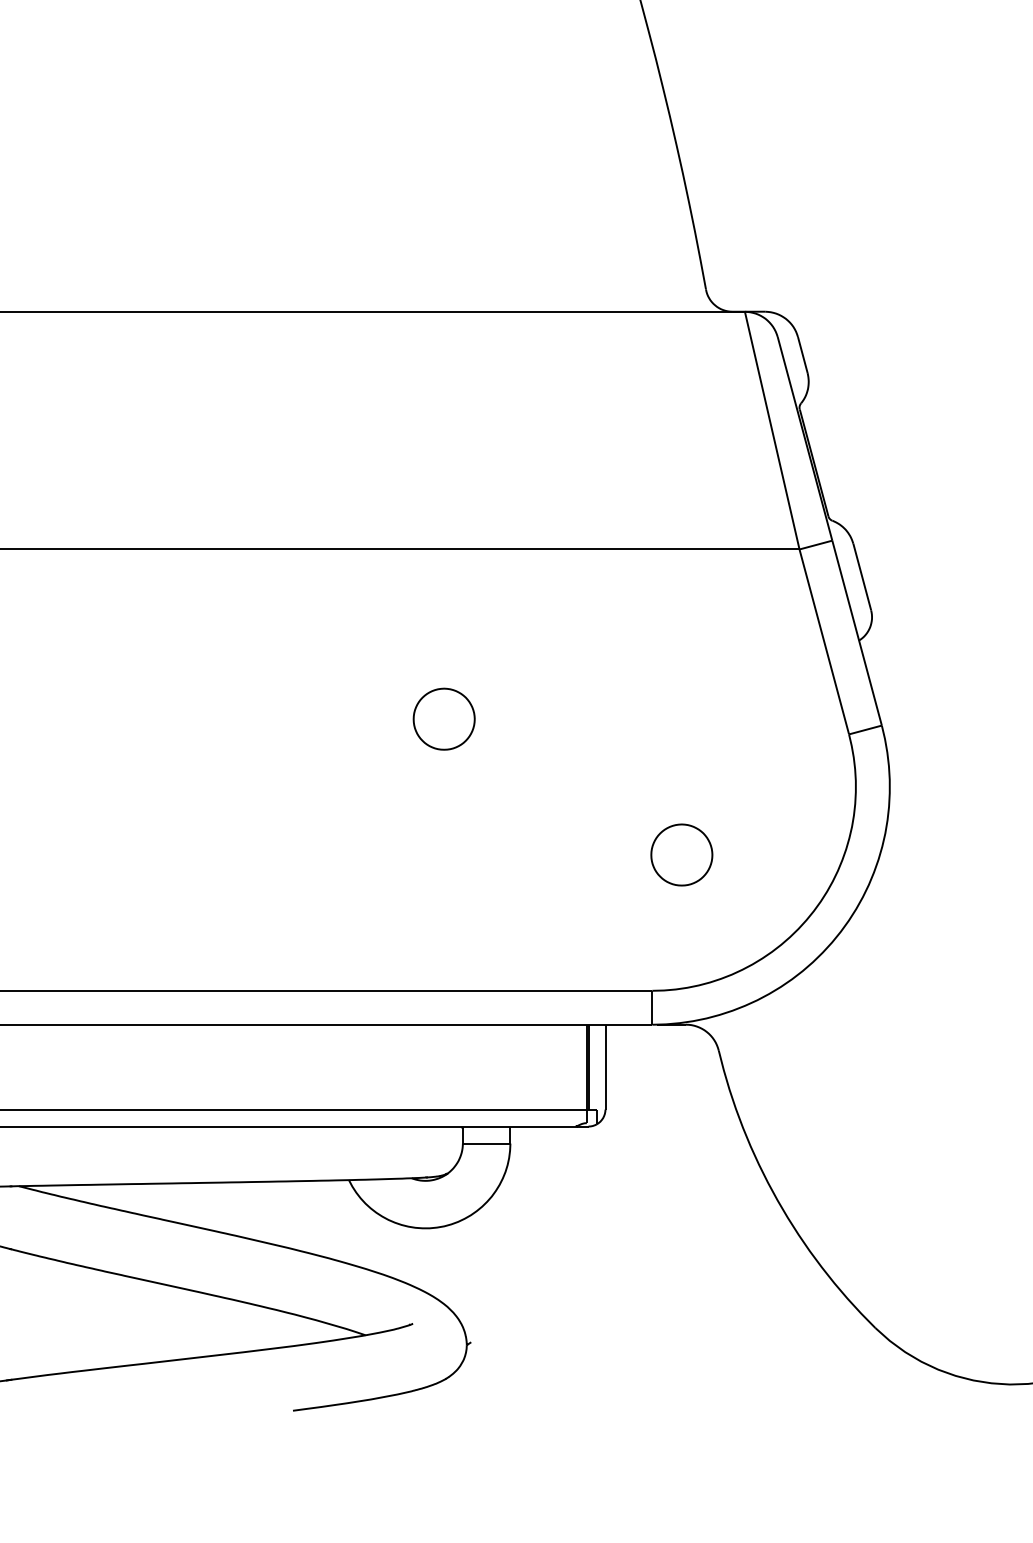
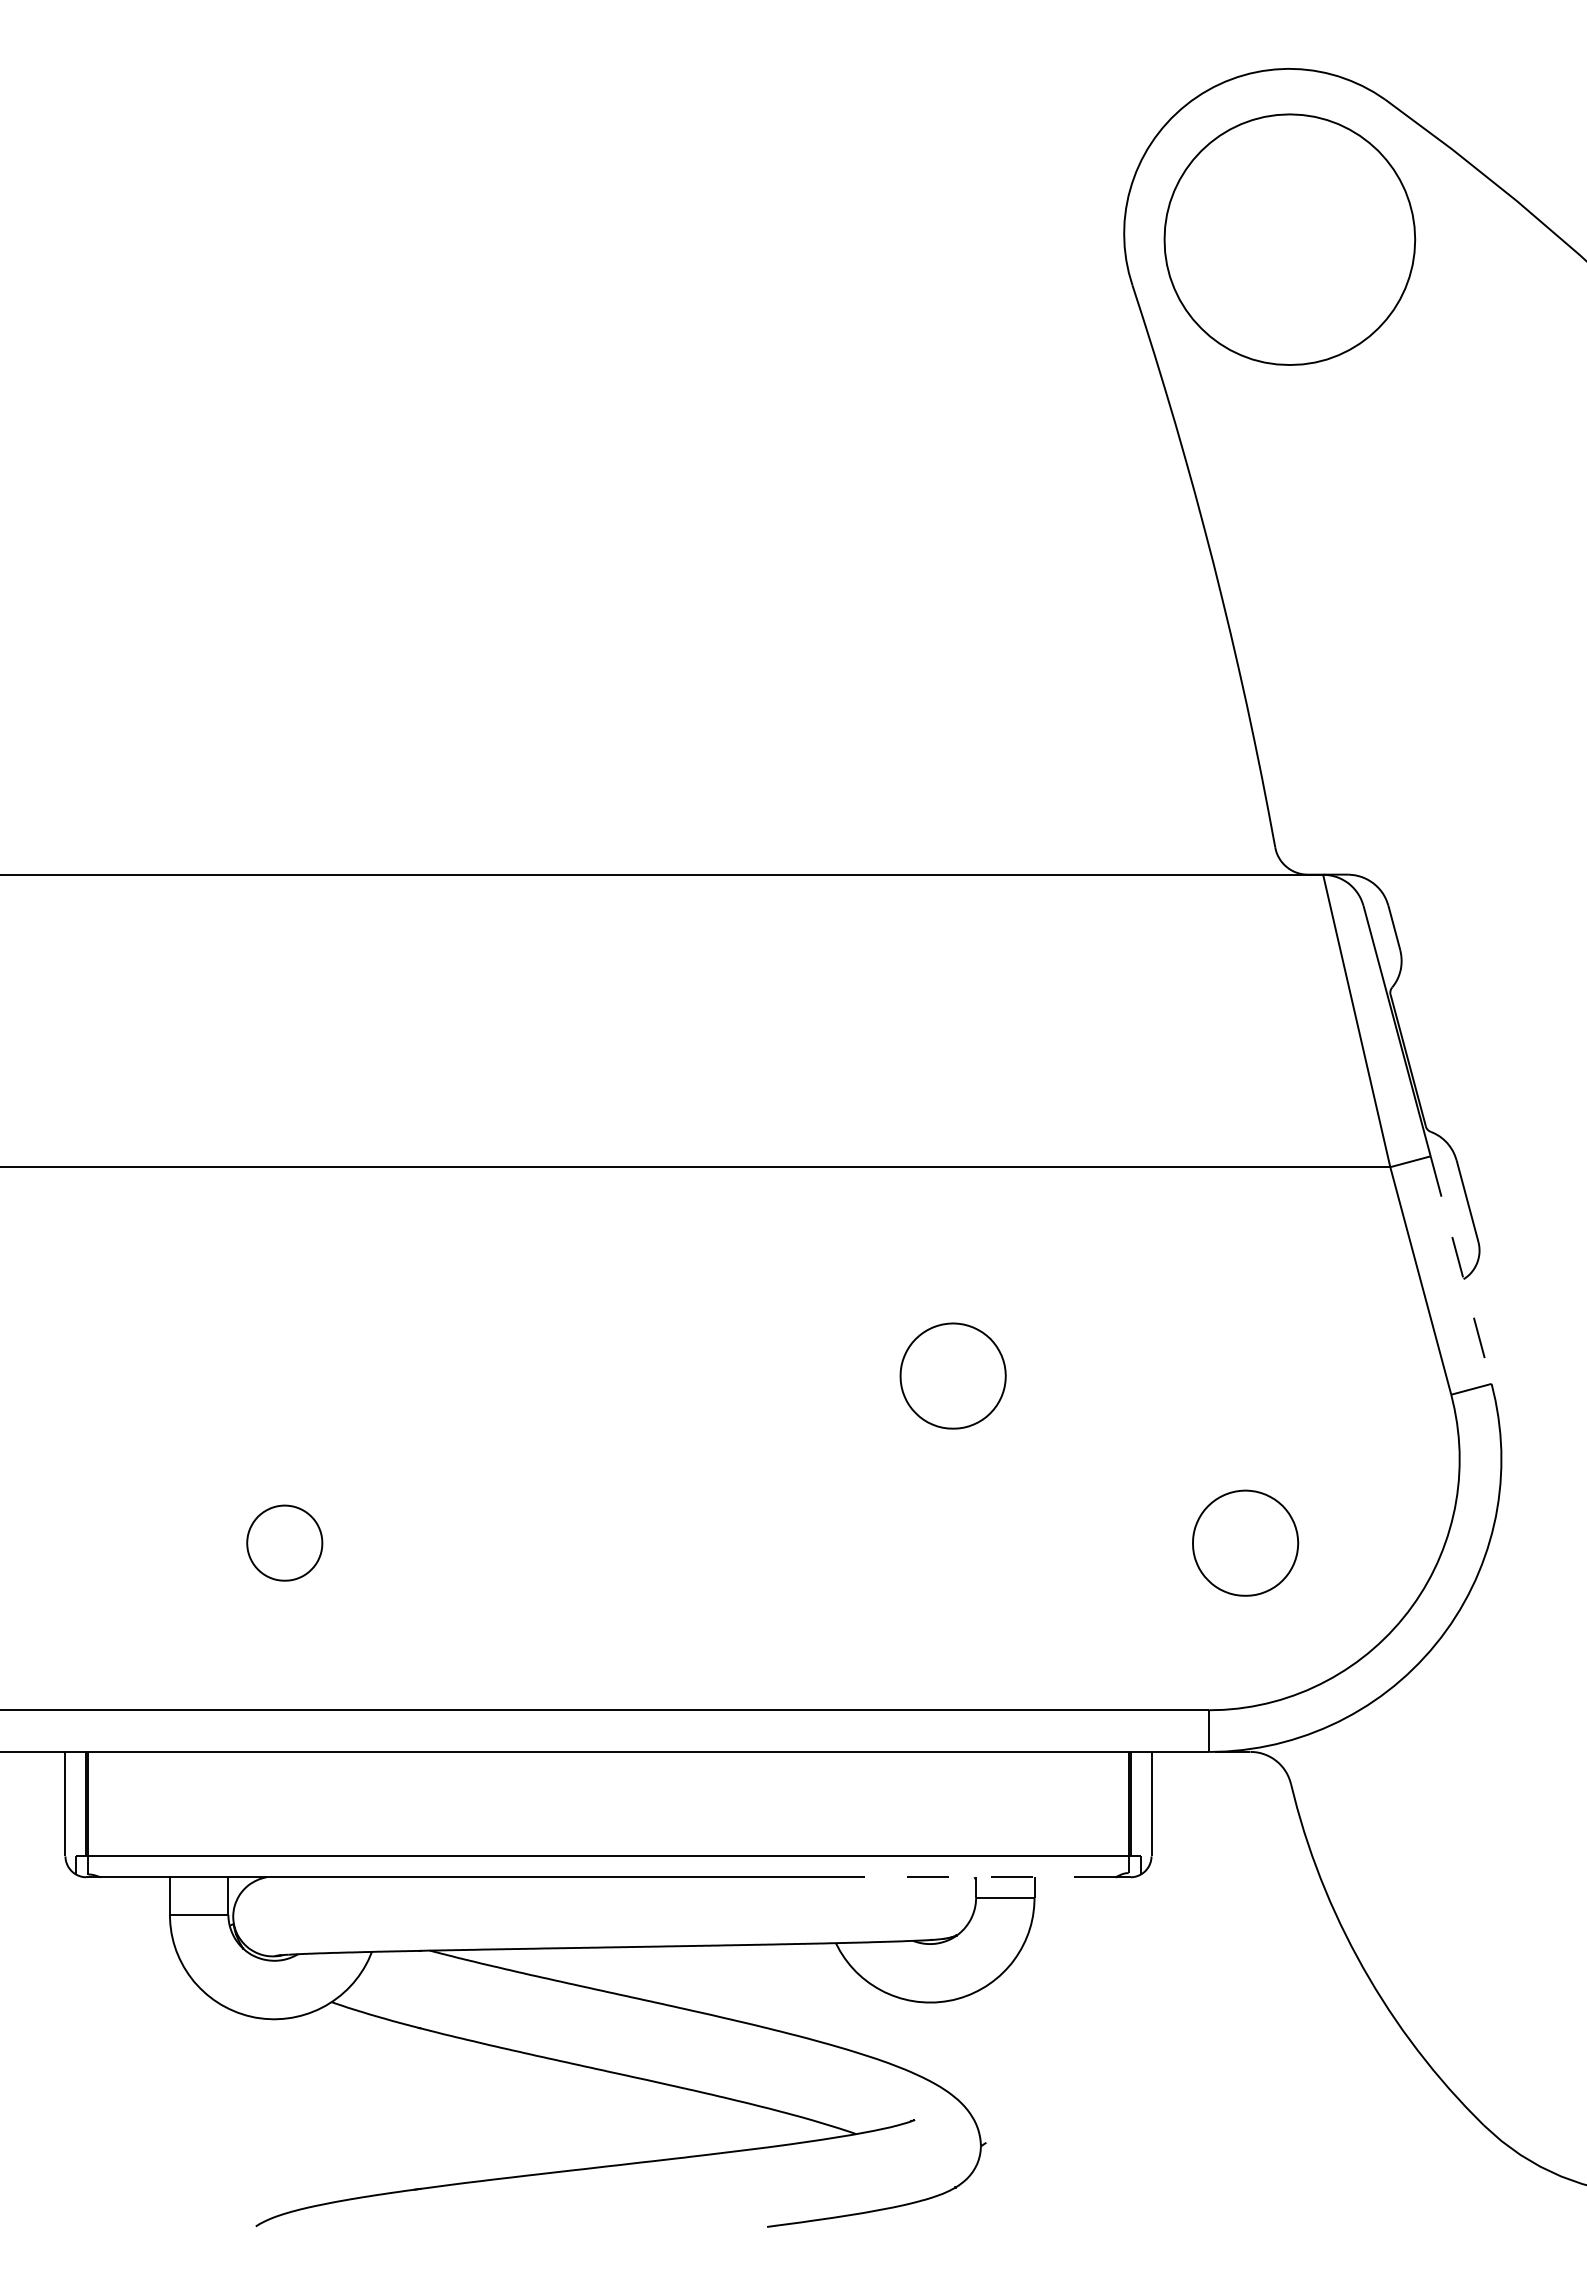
line: (857, 633) -> (1461, 1270), solid -> dashed
part: (443, 718) -> (952, 1375), size x1.4
part: (681, 854) -> (1245, 1542), size x1.4
line: (466, 1126) -> (980, 1877), solid -> dashed

